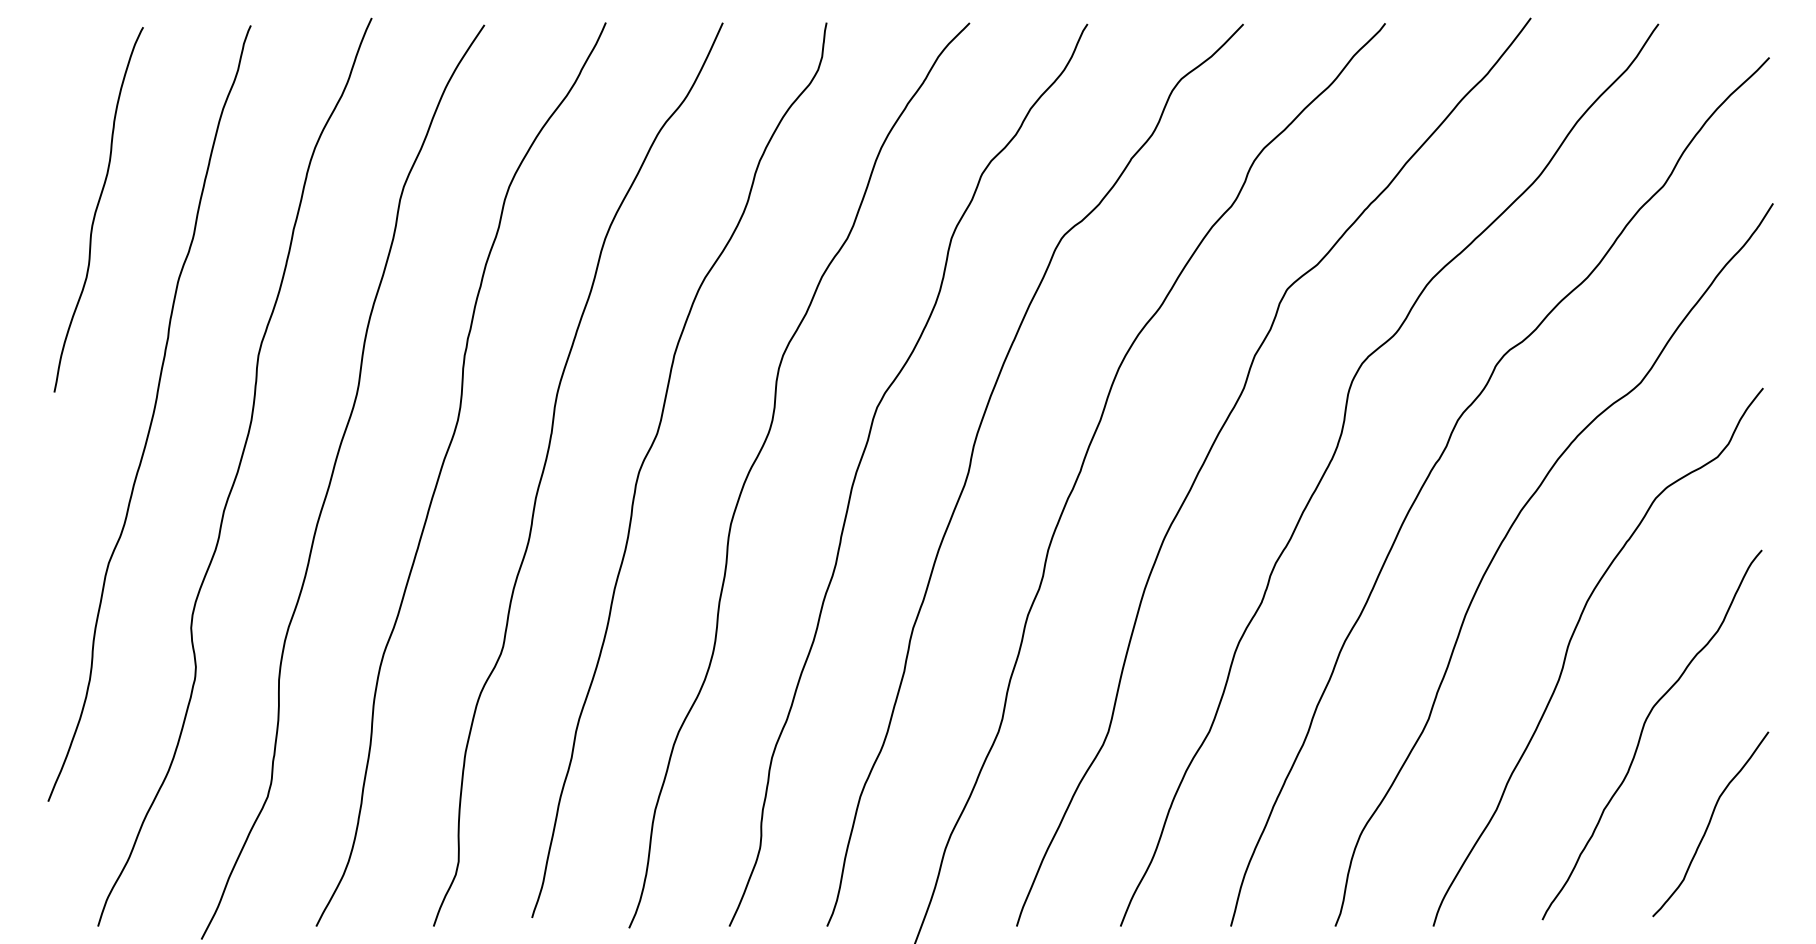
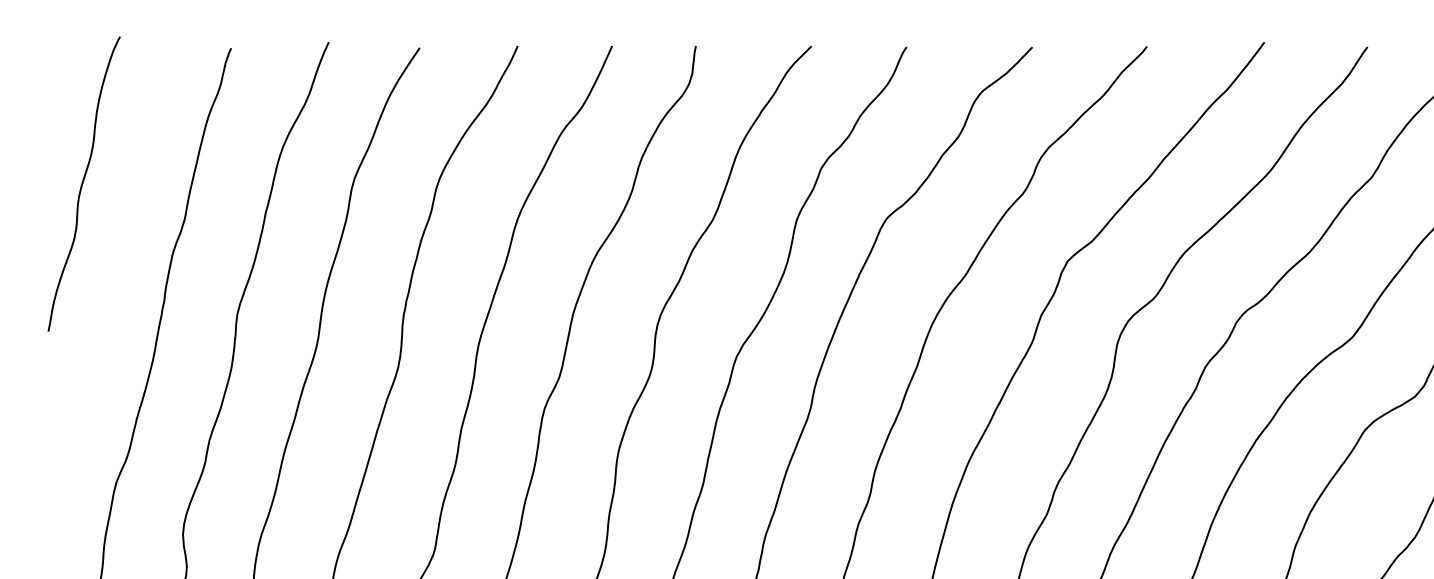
curve: (97, 209) -> (83, 183), moved

